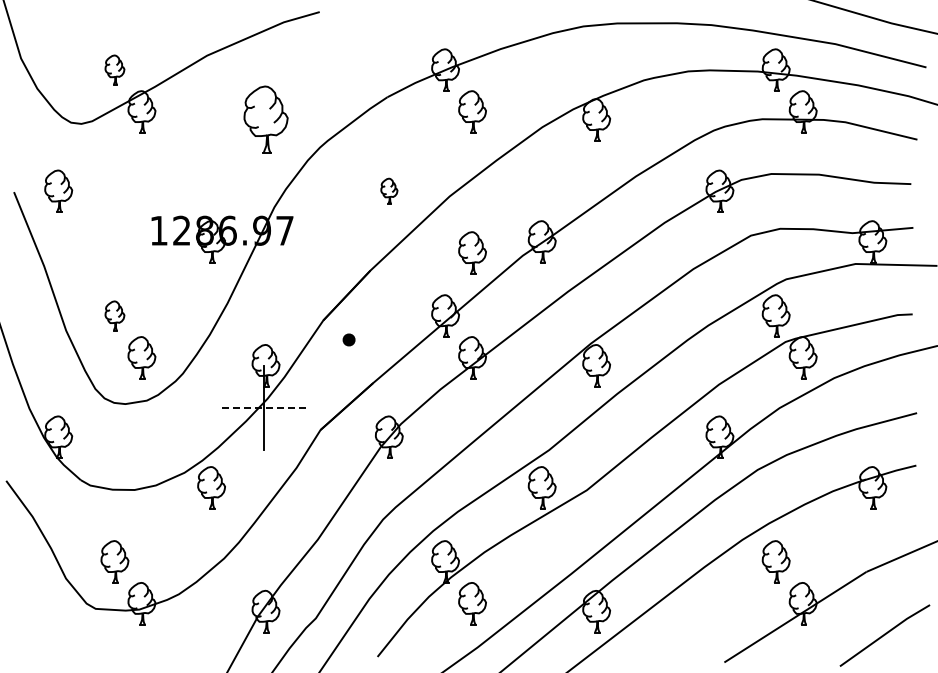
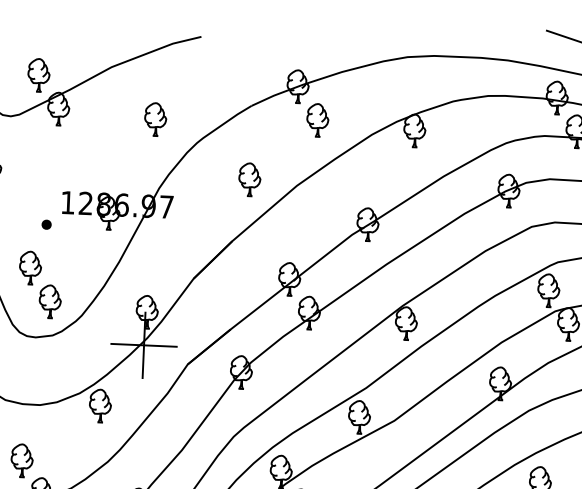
part: (114, 69) -> (38, 74), size x1.43
part: (265, 119) -> (155, 119), size x0.62
part: (389, 190) -> (250, 179), size x1.67
part: (472, 252) -> (312, 230), removed
part: (114, 315) -> (30, 267), size x1.43
part: (348, 339) -> (46, 224), moved
line: (263, 408) -> (143, 345), dashed -> solid

